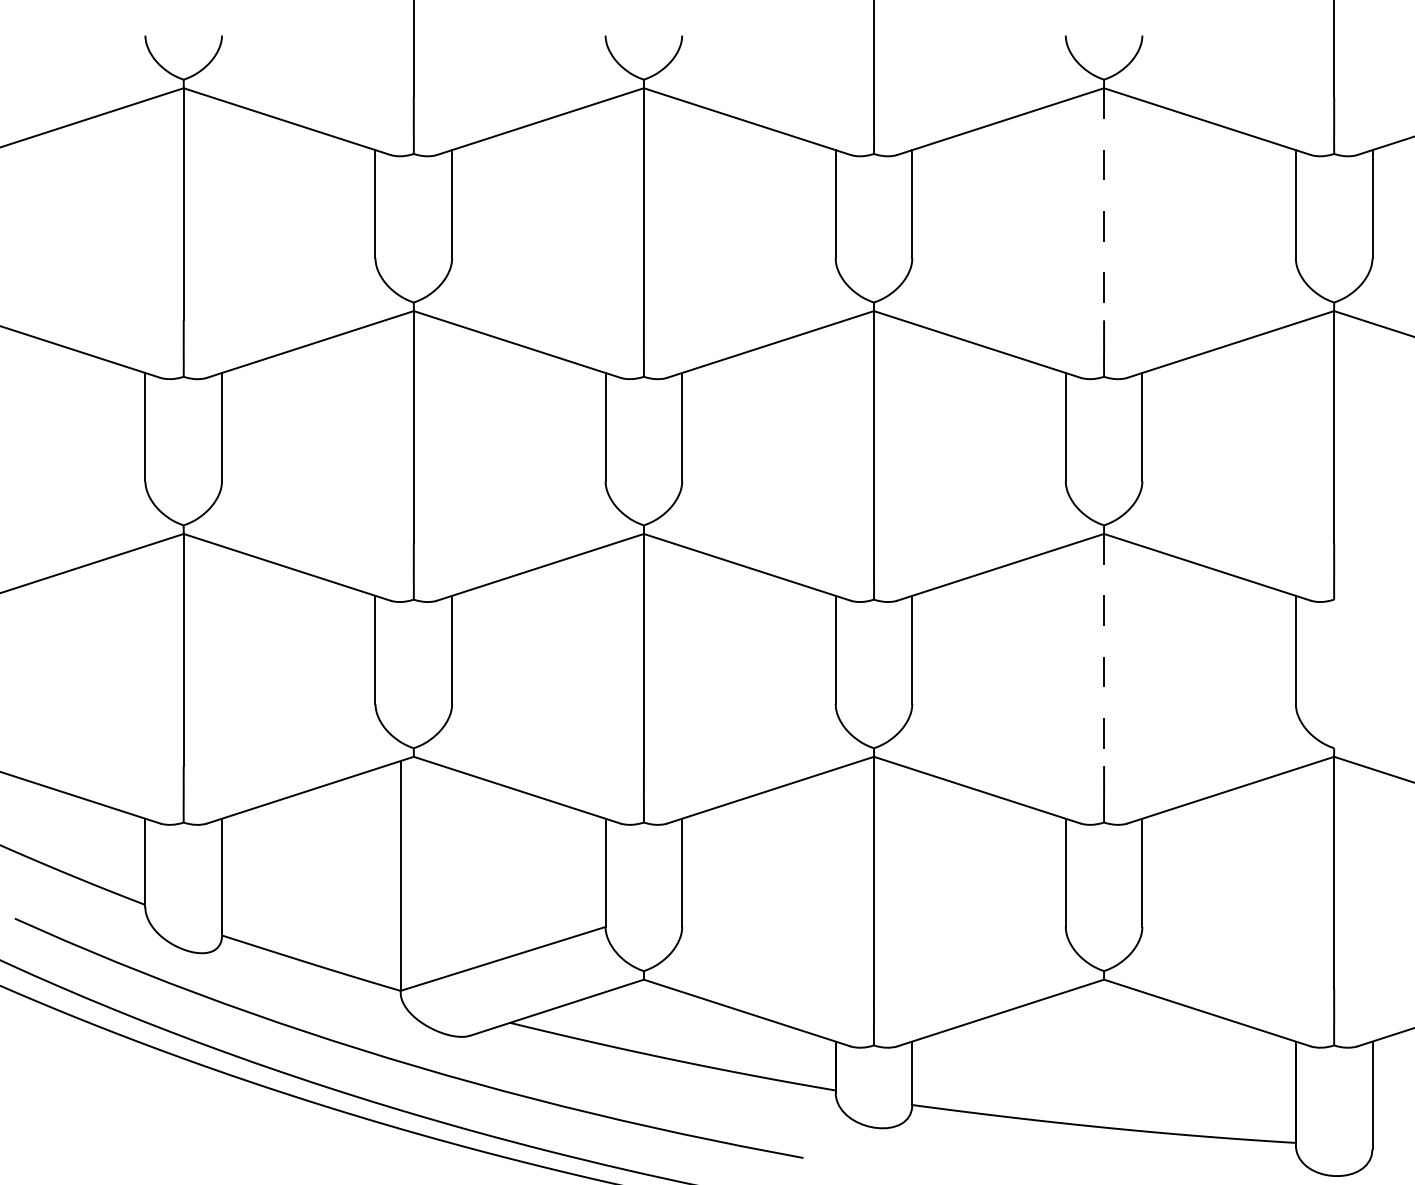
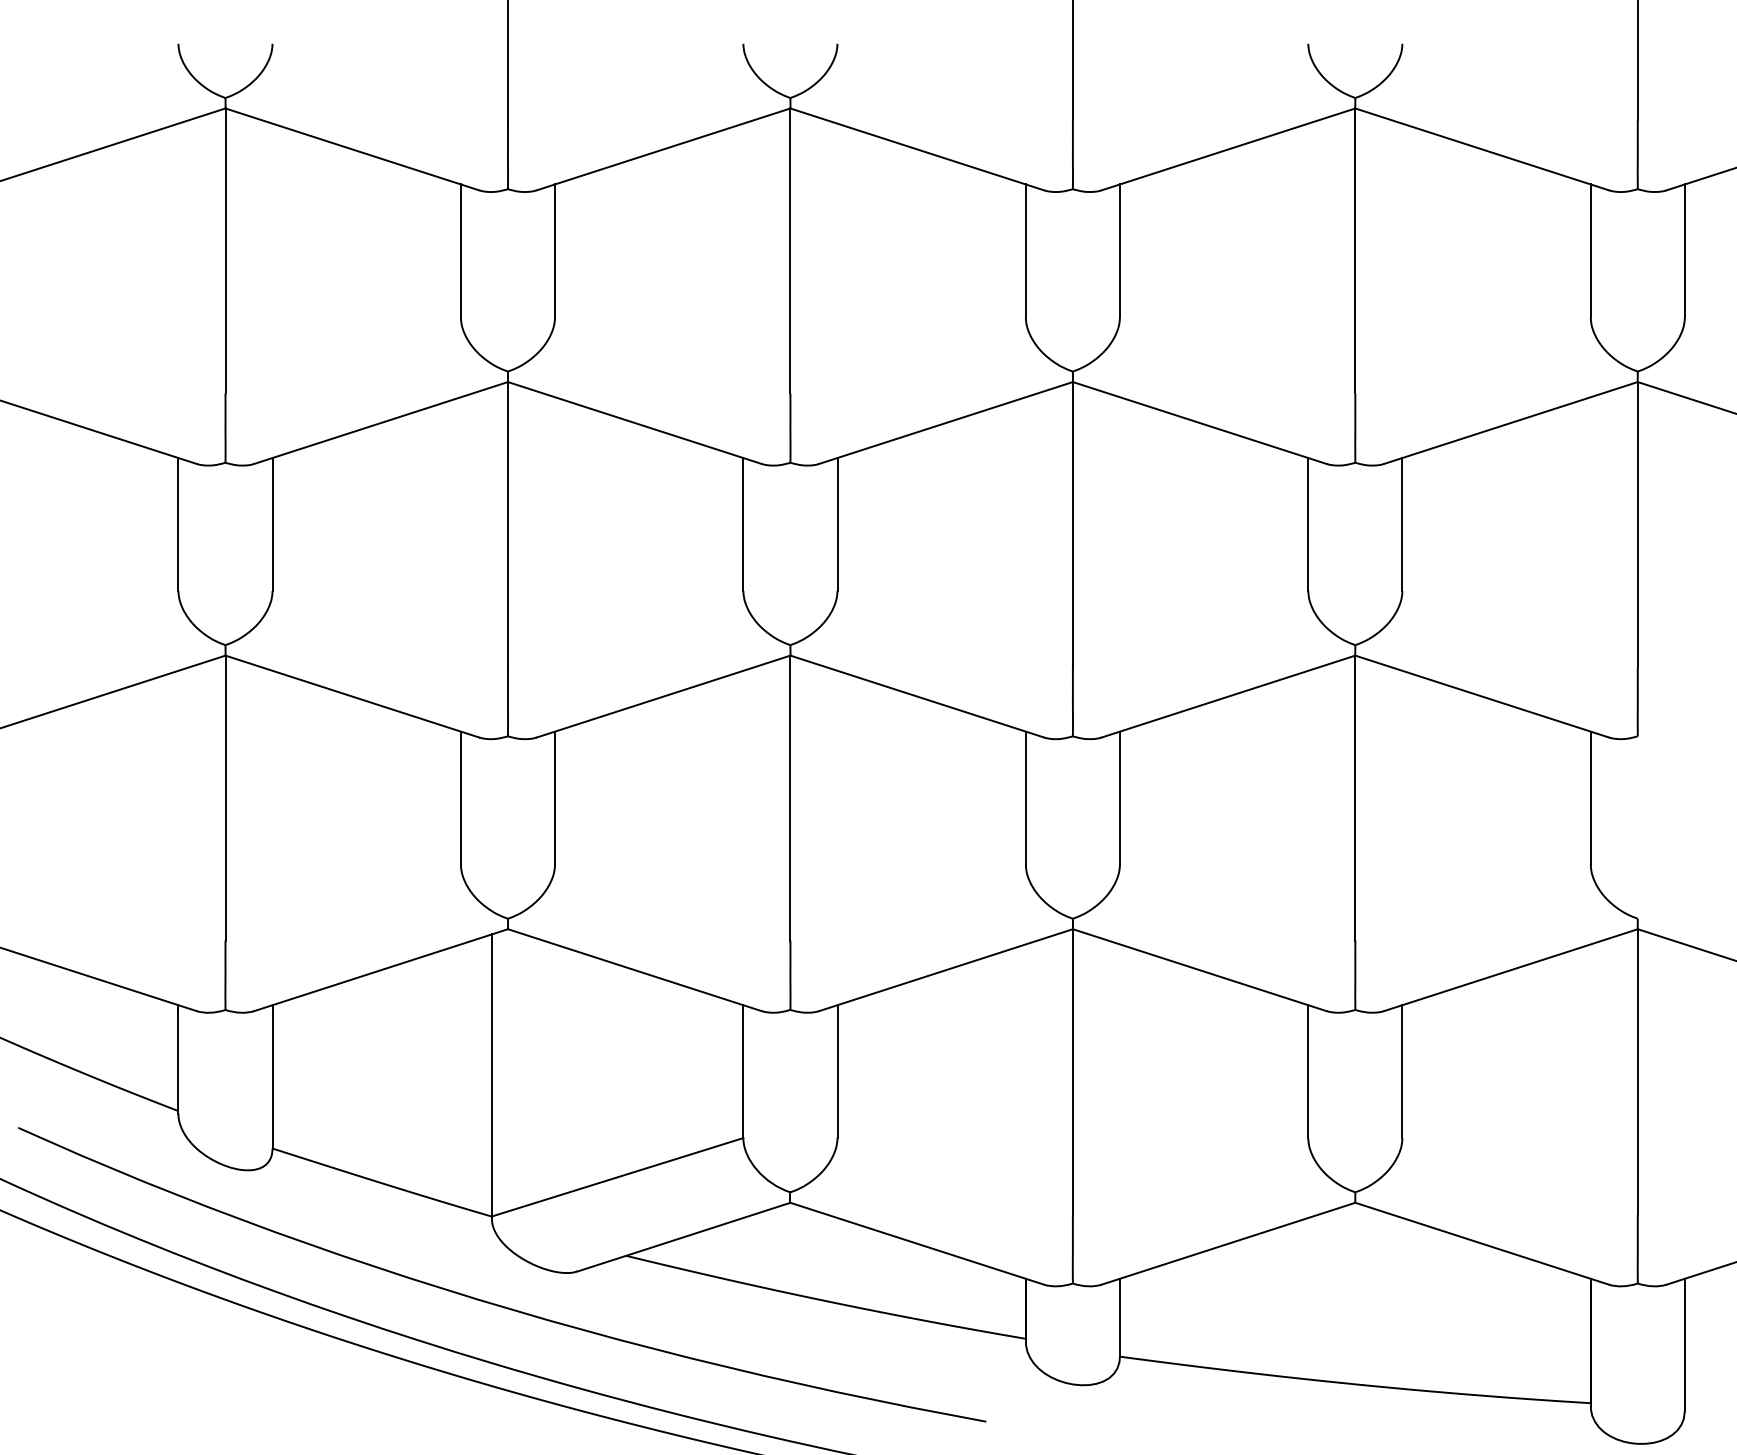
line: (1104, 204) -> (1355, 251), dashed -> solid
line: (1104, 650) -> (1355, 798), dashed -> solid

